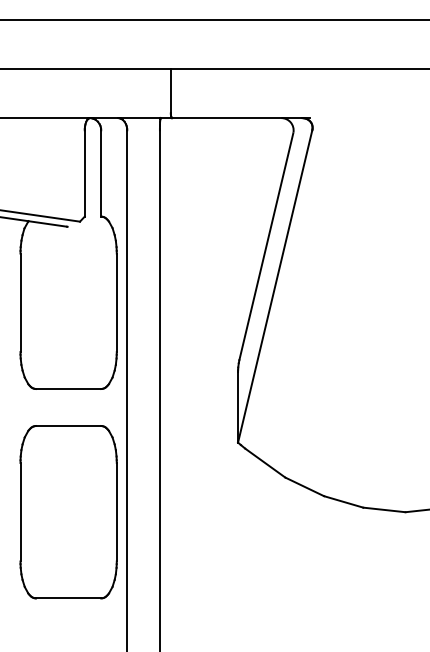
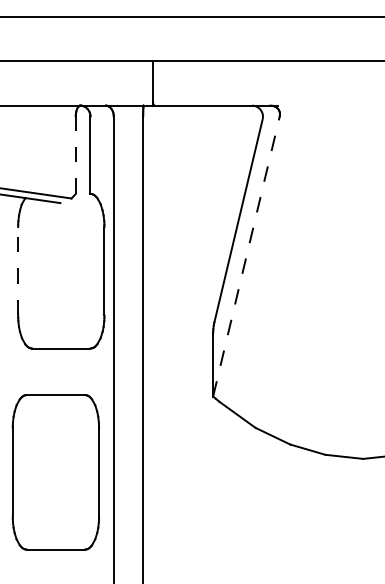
line: (84, 173) -> (75, 155), solid -> dashed
line: (275, 286) -> (246, 256), solid -> dashed
line: (20, 302) -> (18, 270), solid -> dashed
part: (68, 512) -> (55, 472), moved

